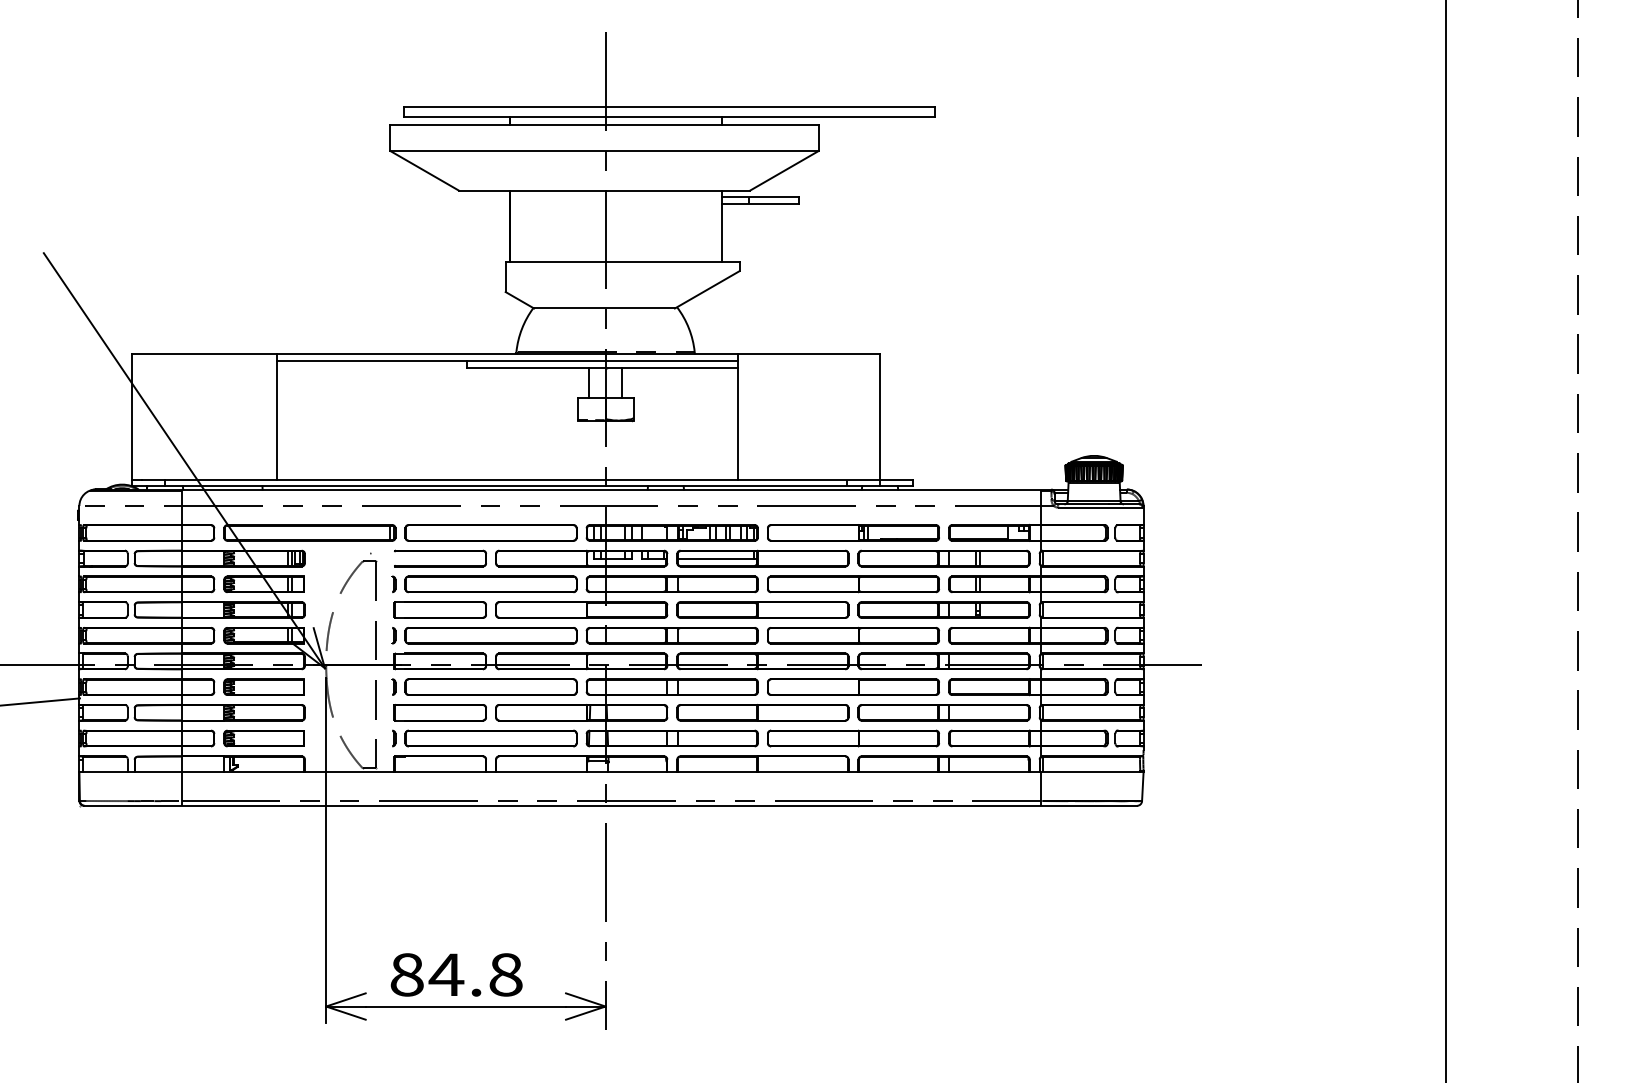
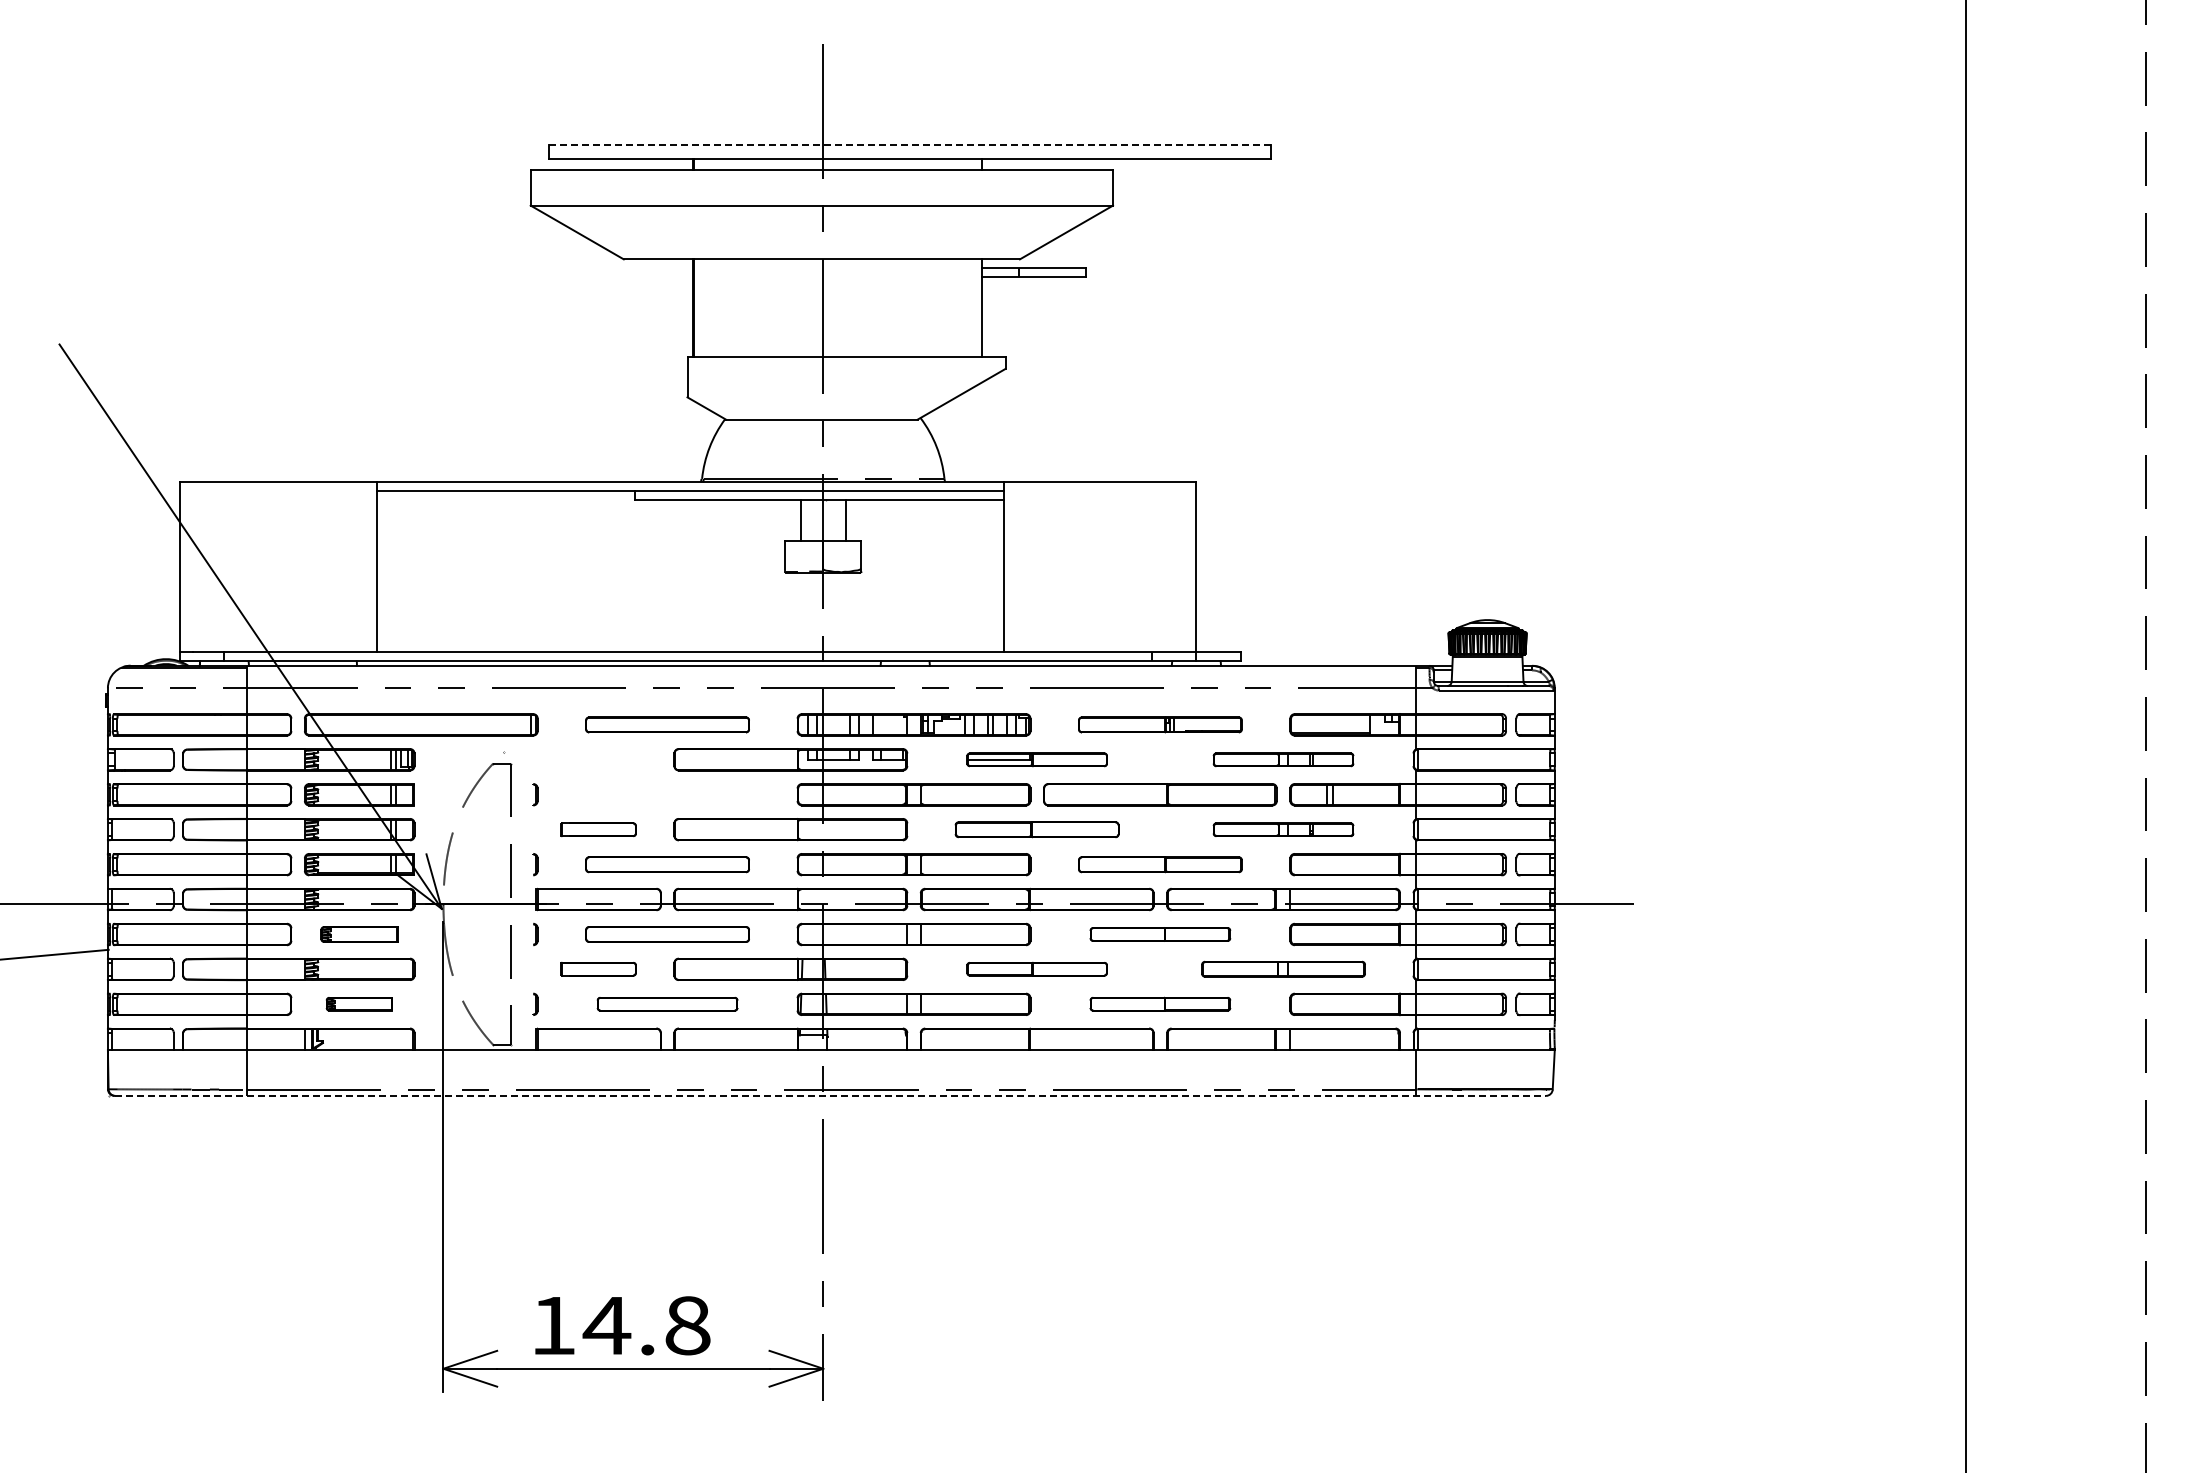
line: (668, 106) -> (909, 145), solid -> dashed
part: (490, 532) -> (667, 724), size x0.7
part: (853, 532) -> (1160, 724), size x0.7
part: (440, 551) -> (598, 749), removed
part: (762, 558) -> (1036, 759), size x0.6
part: (944, 558) -> (1283, 759), size x0.6
part: (490, 584) -> (667, 794), removed
part: (440, 609) -> (598, 829), size x0.6
part: (762, 609) -> (1036, 829), size x0.7
part: (944, 609) -> (1283, 829), size x0.6
part: (490, 635) -> (667, 864), size x0.7
part: (853, 635) -> (1160, 864), size x0.7
part: (264, 687) -> (359, 934), size x0.7
part: (490, 687) -> (667, 934), size x0.7
part: (853, 687) -> (1160, 934), size x0.6
part: (440, 712) -> (598, 968), size x0.6
part: (762, 712) -> (1036, 968), size x0.6
part: (944, 712) -> (1283, 968), size x0.7
part: (264, 737) -> (359, 1003), size x0.6
part: (490, 737) -> (667, 1003), size x0.6
part: (853, 737) -> (1160, 1003), size x0.6
line: (610, 805) -> (830, 1095), solid -> dashed
text: (407, 974) -> (553, 1325), 84.8 -> 14.8

